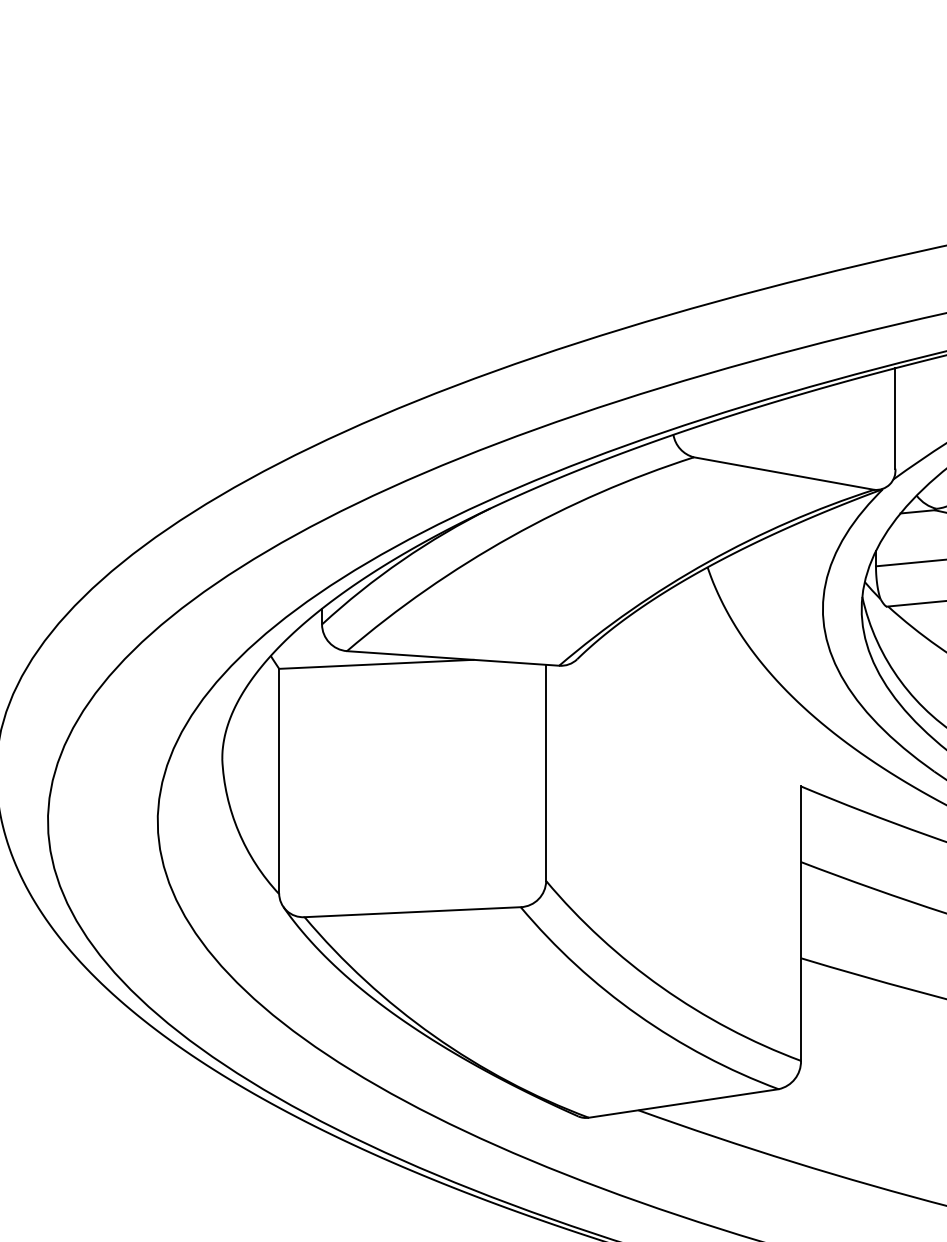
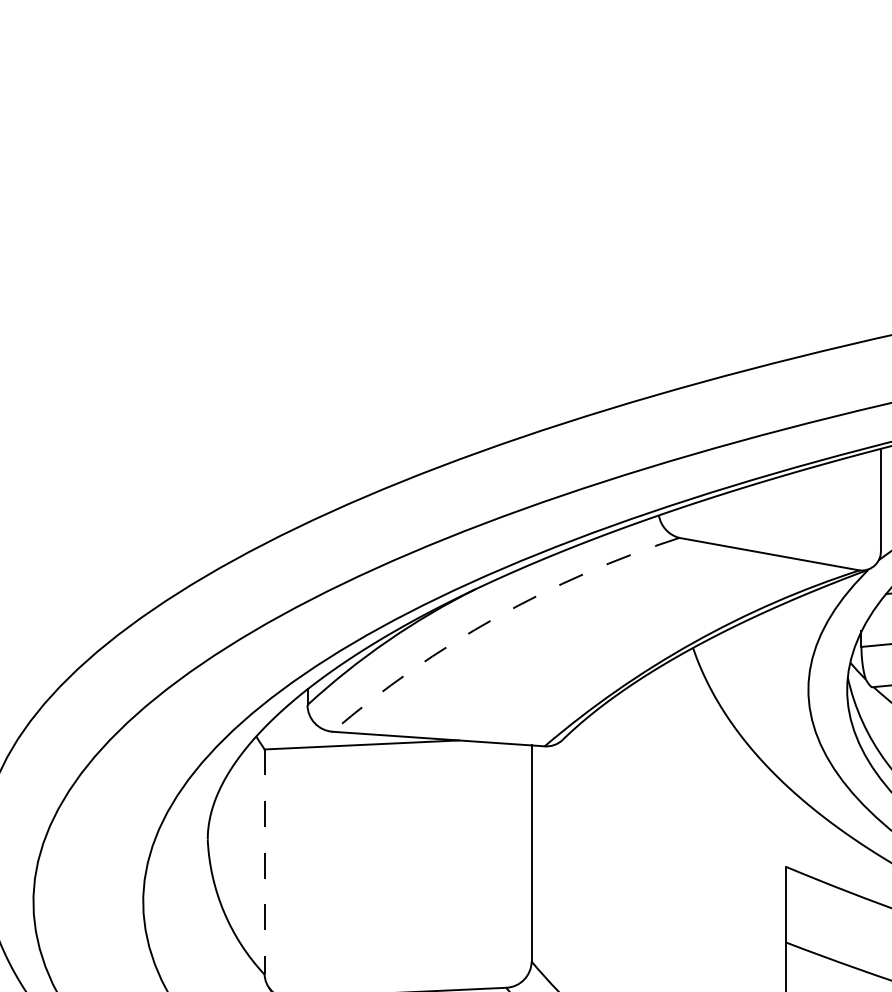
arc: (510, 536) -> (495, 617), solid -> dashed
line: (279, 781) -> (264, 862), solid -> dashed

